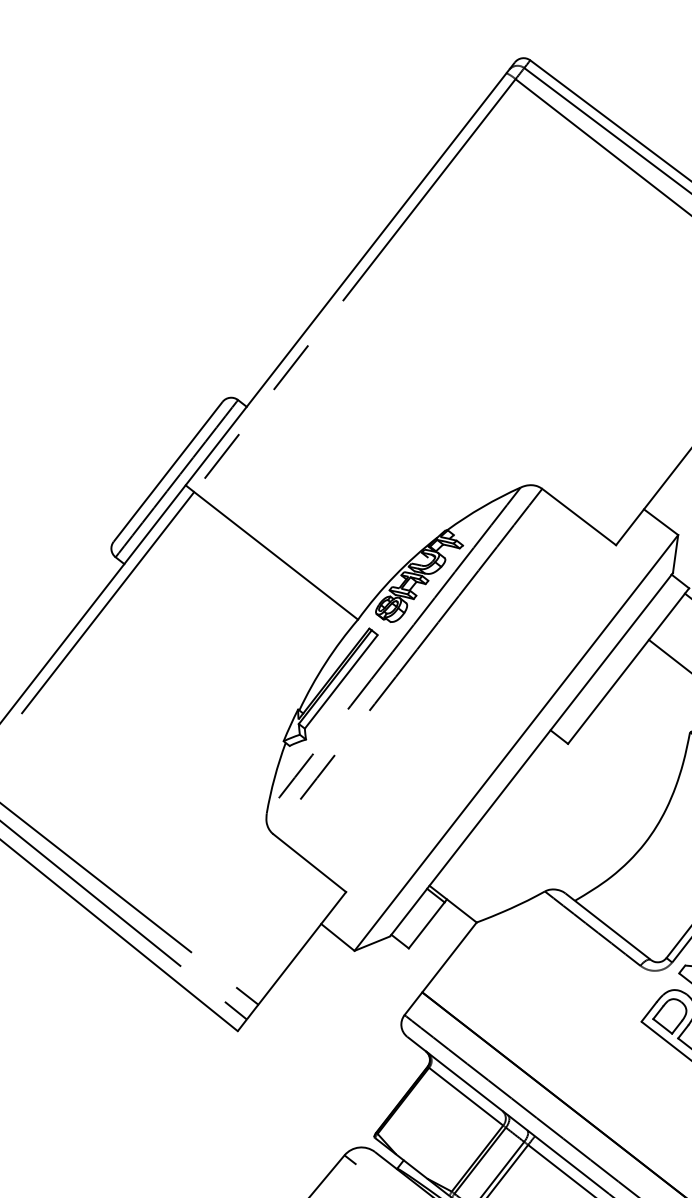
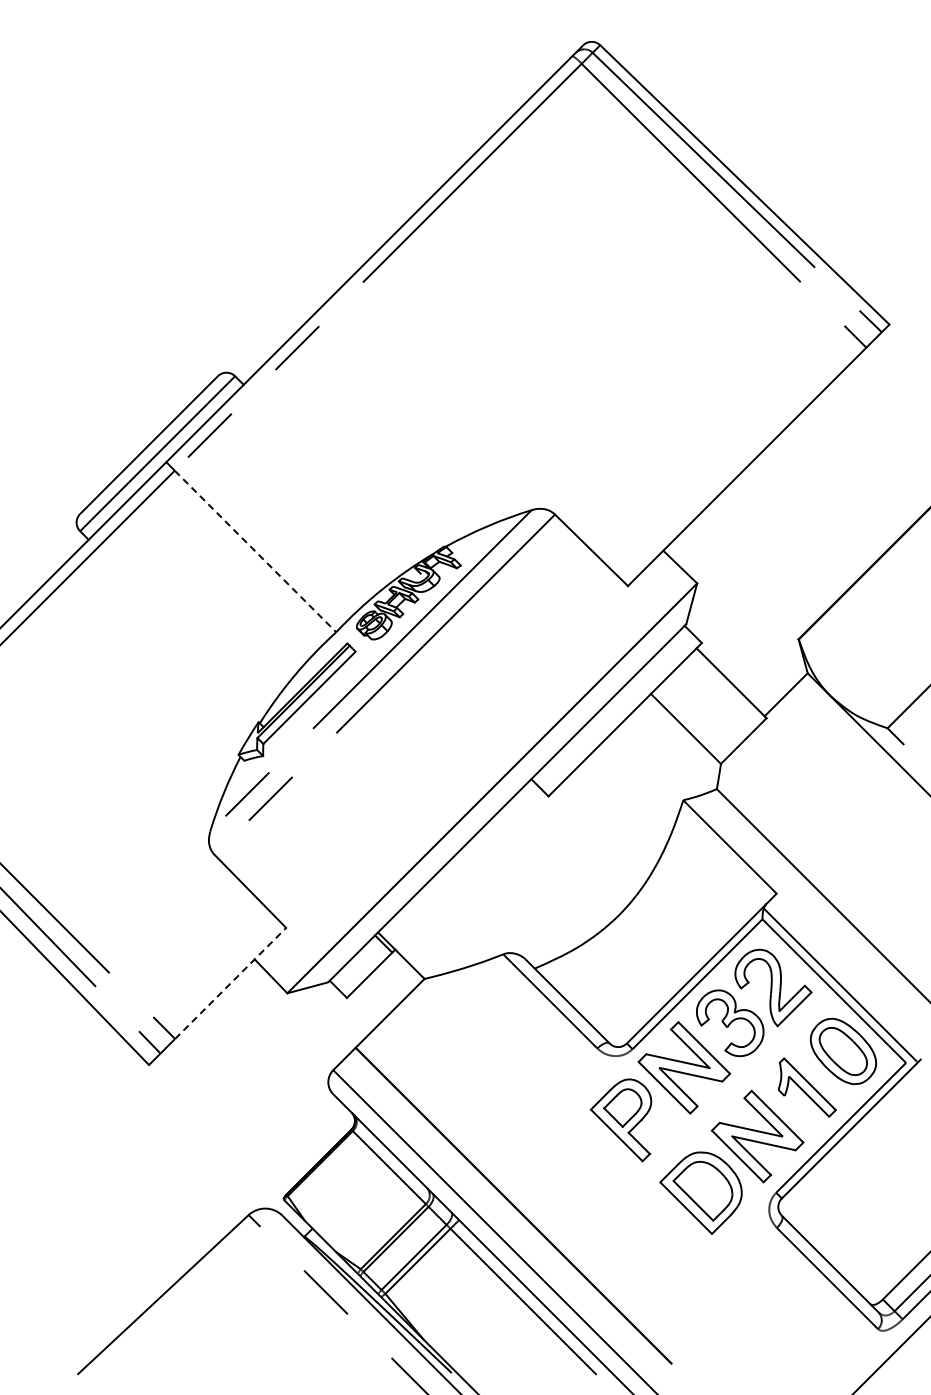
line: (276, 555) -> (255, 551), solid -> dashed
line: (302, 948) -> (230, 983), solid -> dashed

